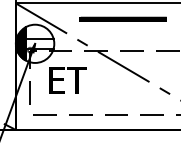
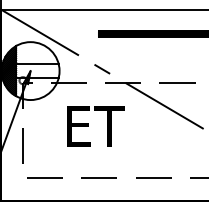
text: (67, 80) -> (94, 126), moved

